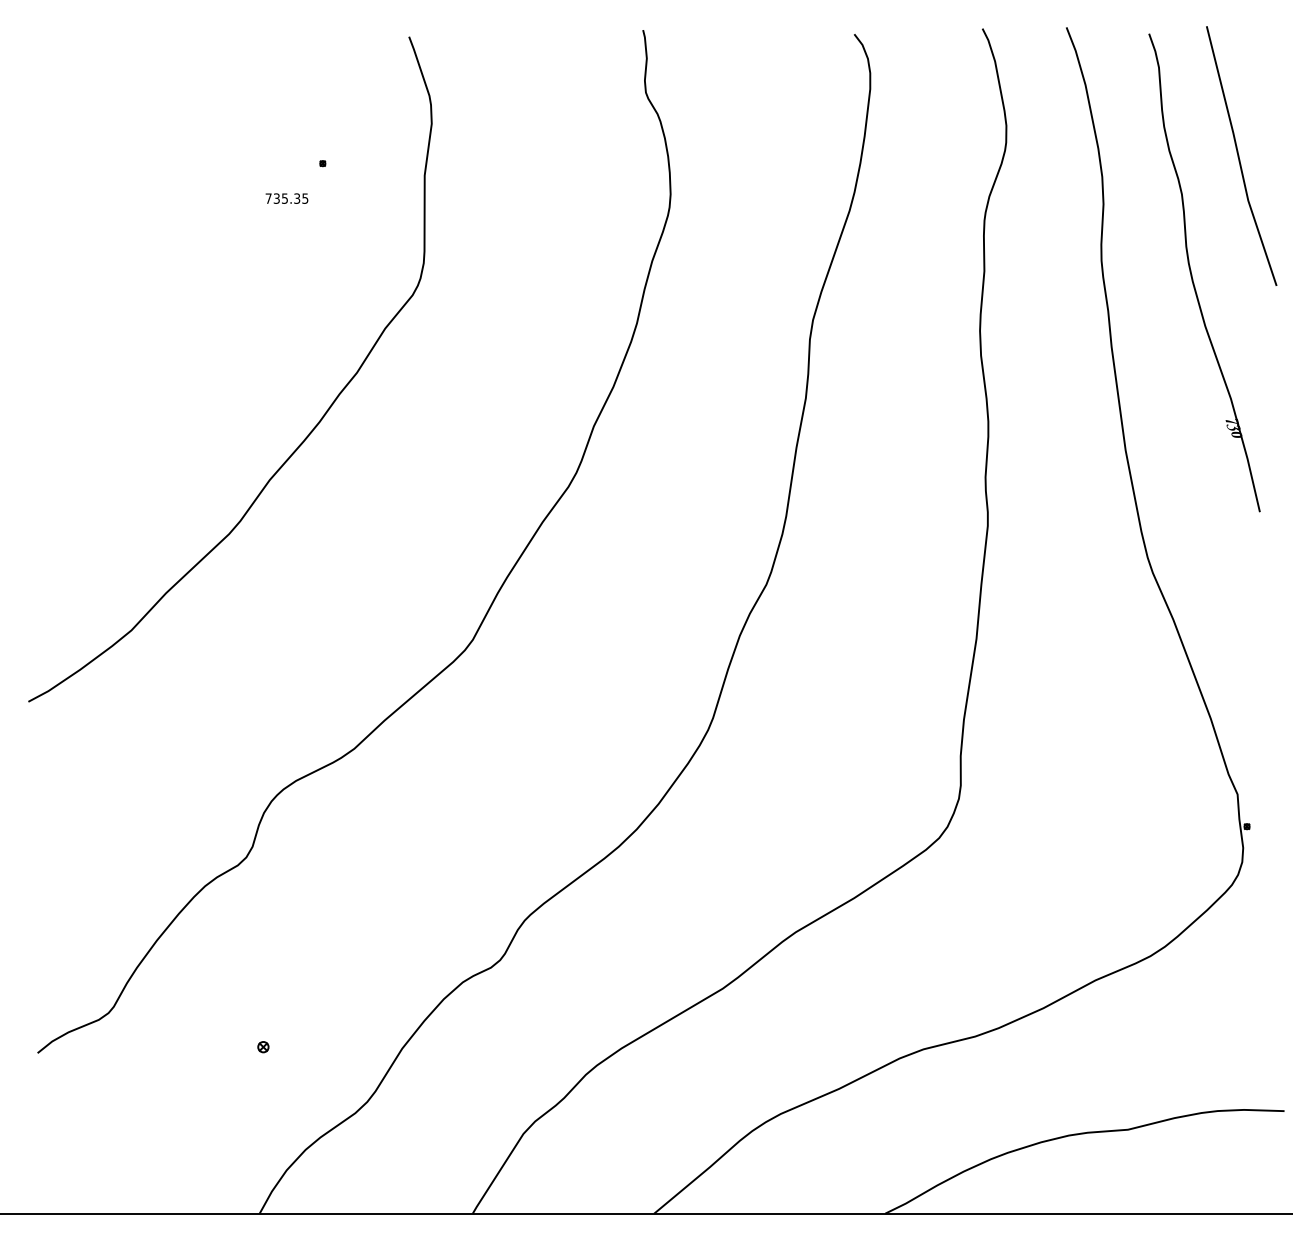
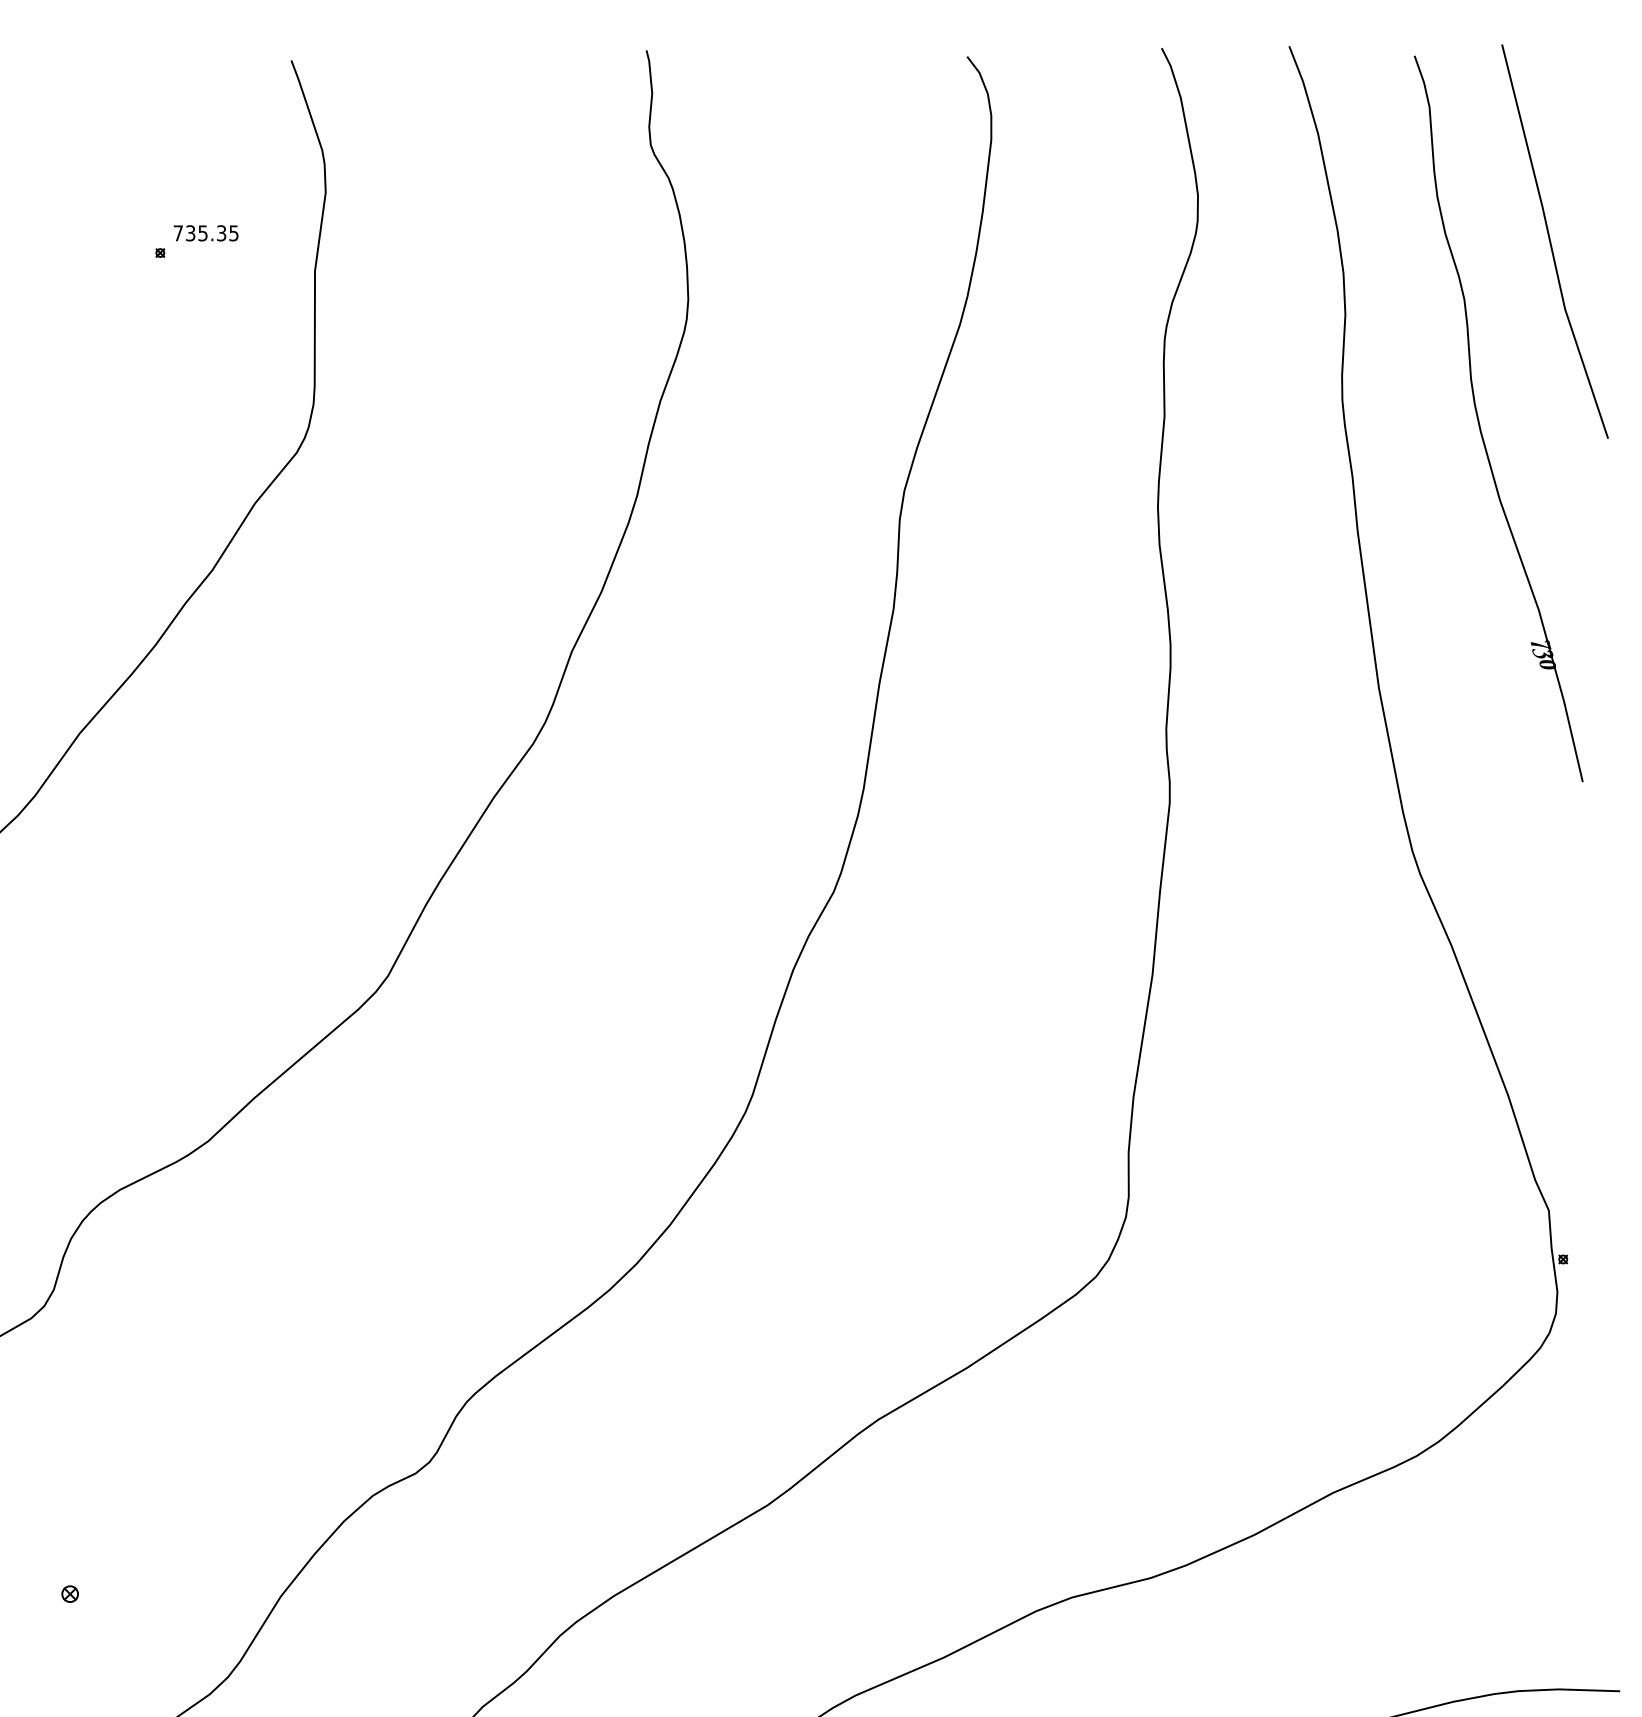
text: (286, 198) -> (205, 233), moved

